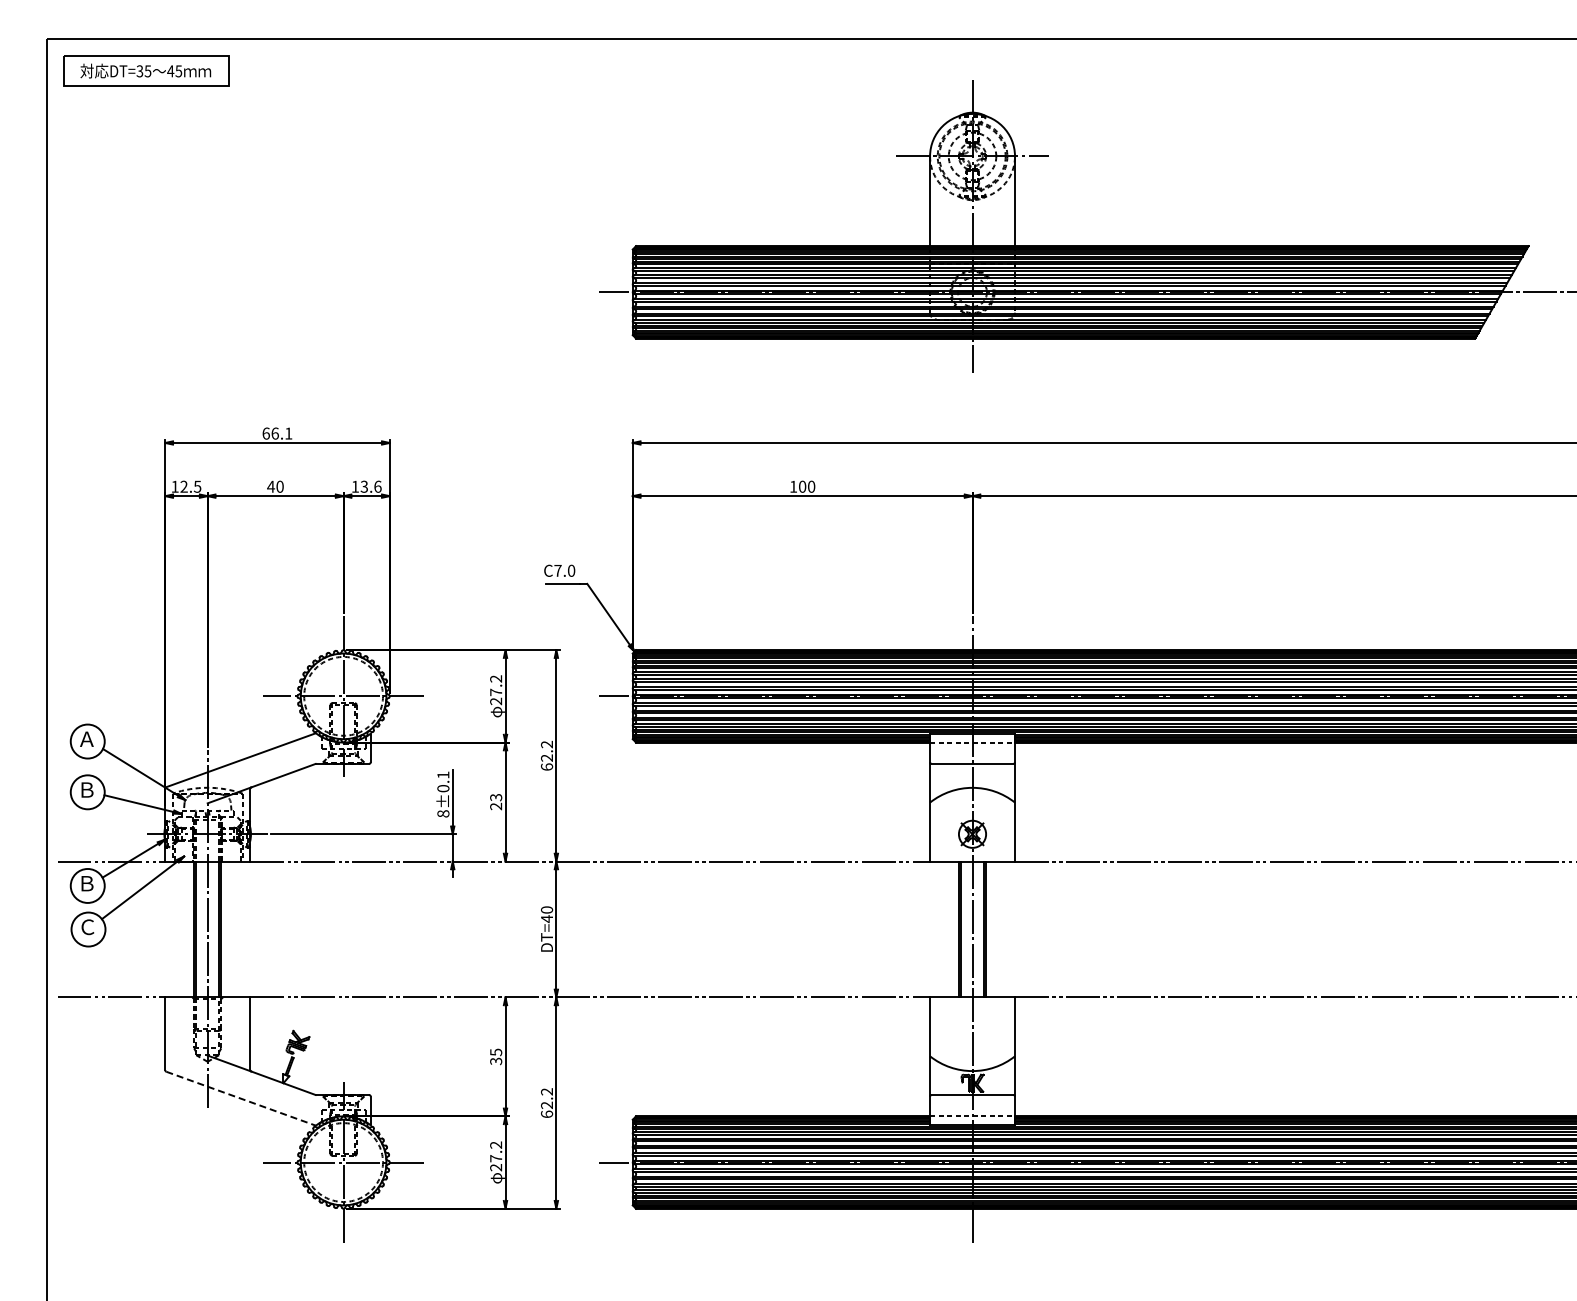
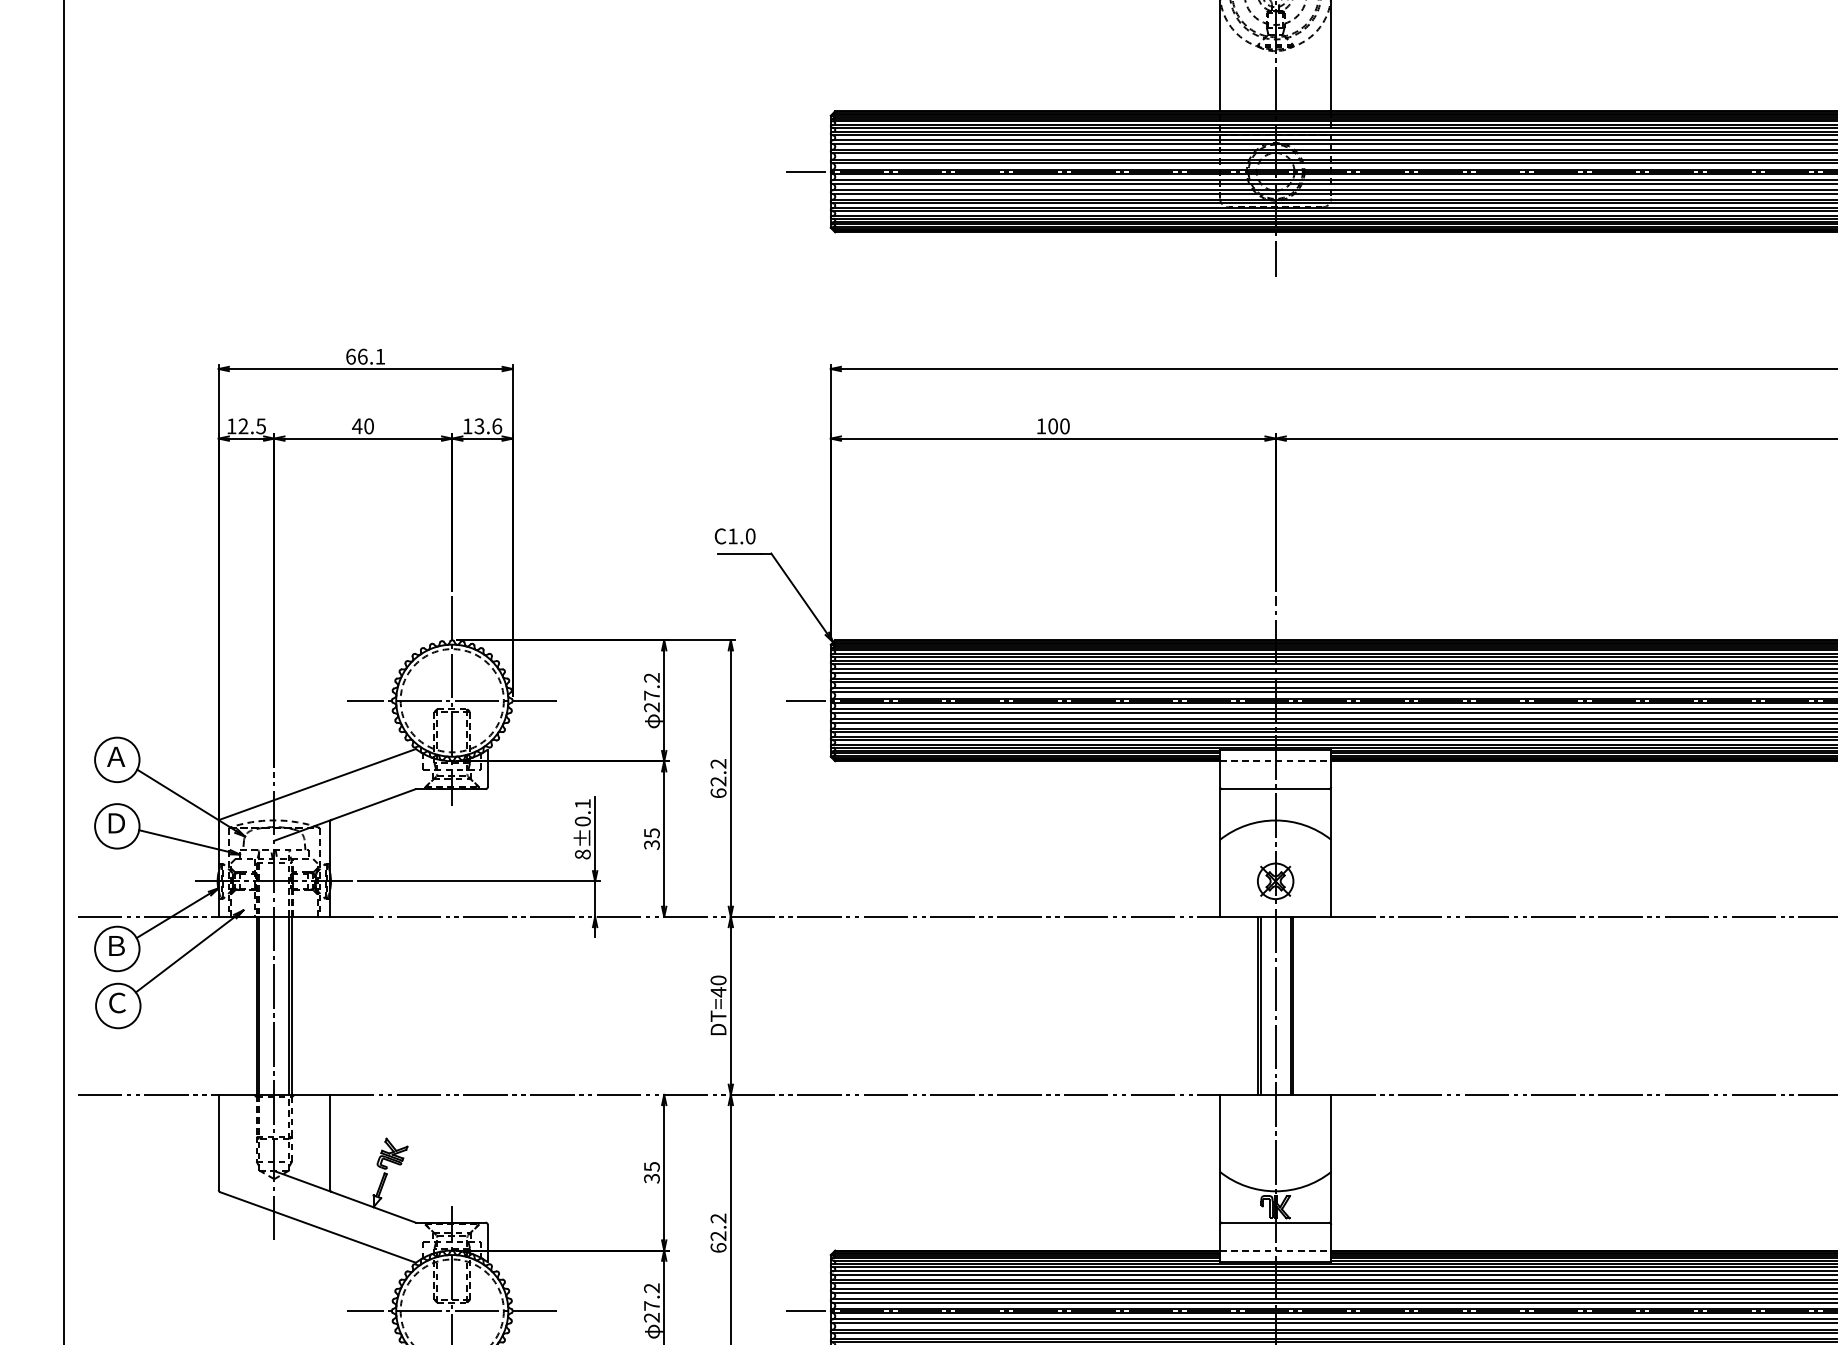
text: (557, 570) -> (732, 535), C7.0 -> C1.0
text: (87, 789) -> (116, 822), Ｂ -> Ｄ
text: (496, 802) -> (652, 839), 23 -> 35
line: (241, 1098) -> (318, 1227), dashed -> solid

